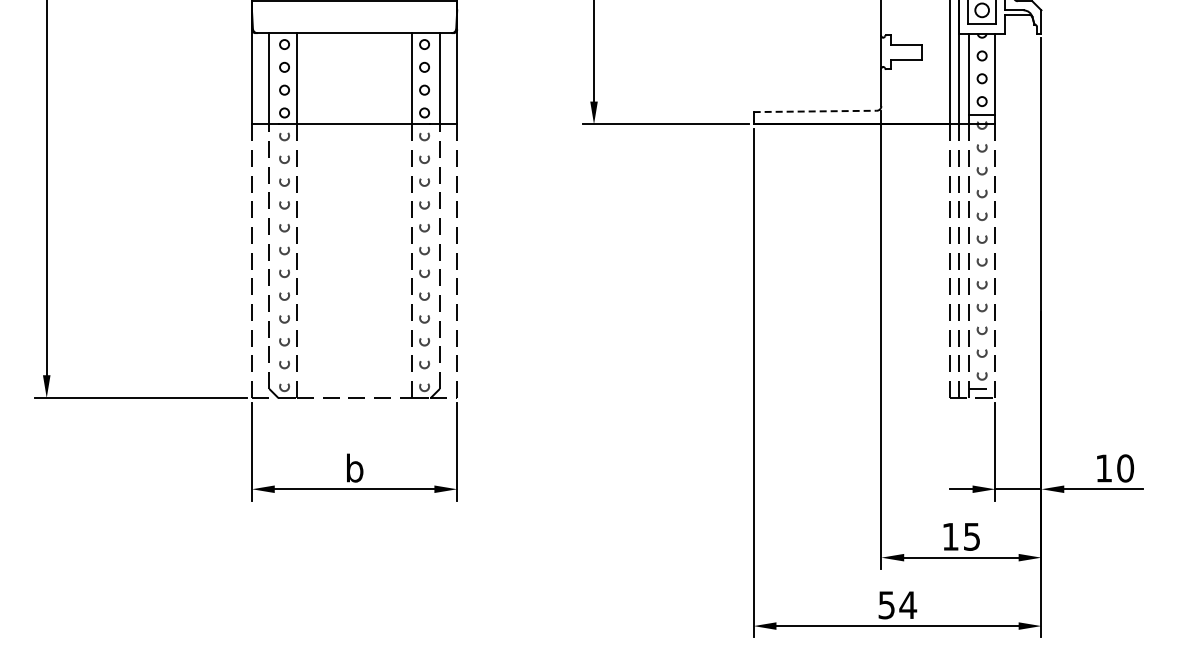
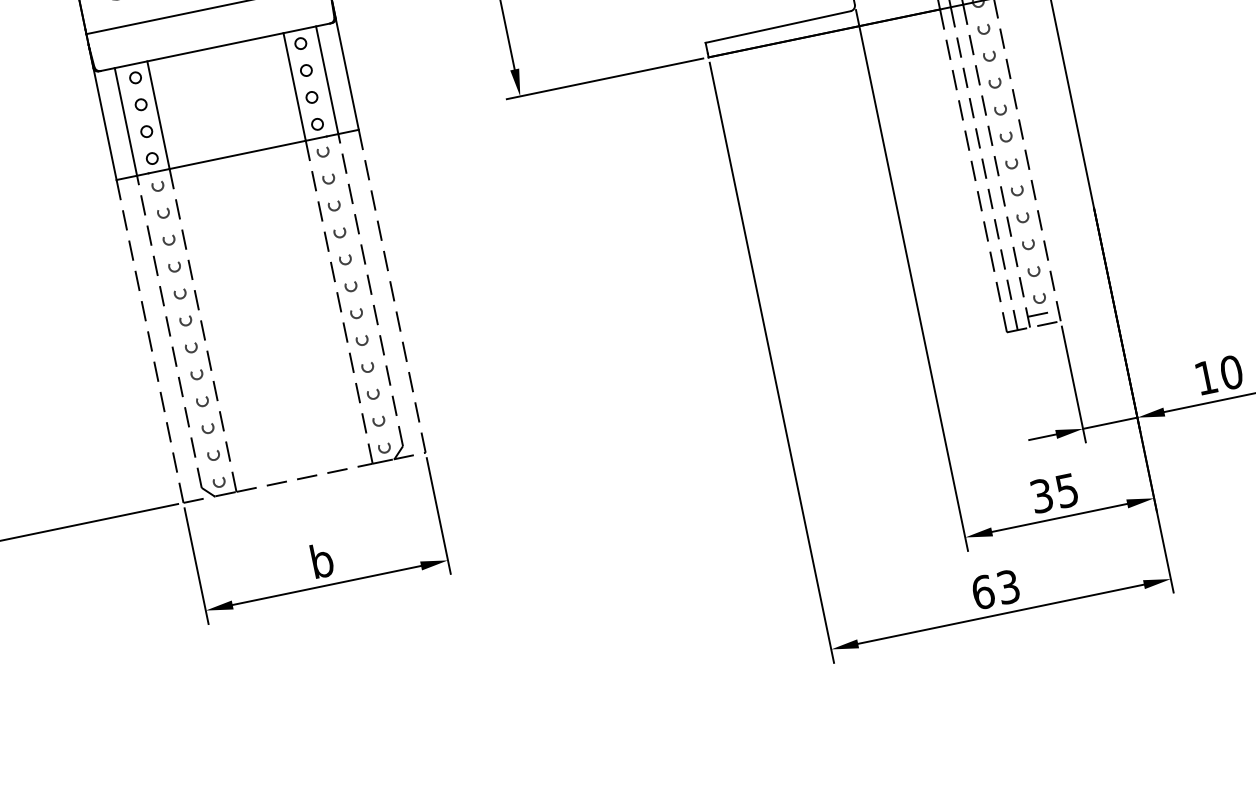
line: (815, 111) -> (778, 27), dashed -> solid
text: (950, 536) -> (1041, 495), 15 -> 35
text: (897, 605) -> (995, 589), 54 -> 63

